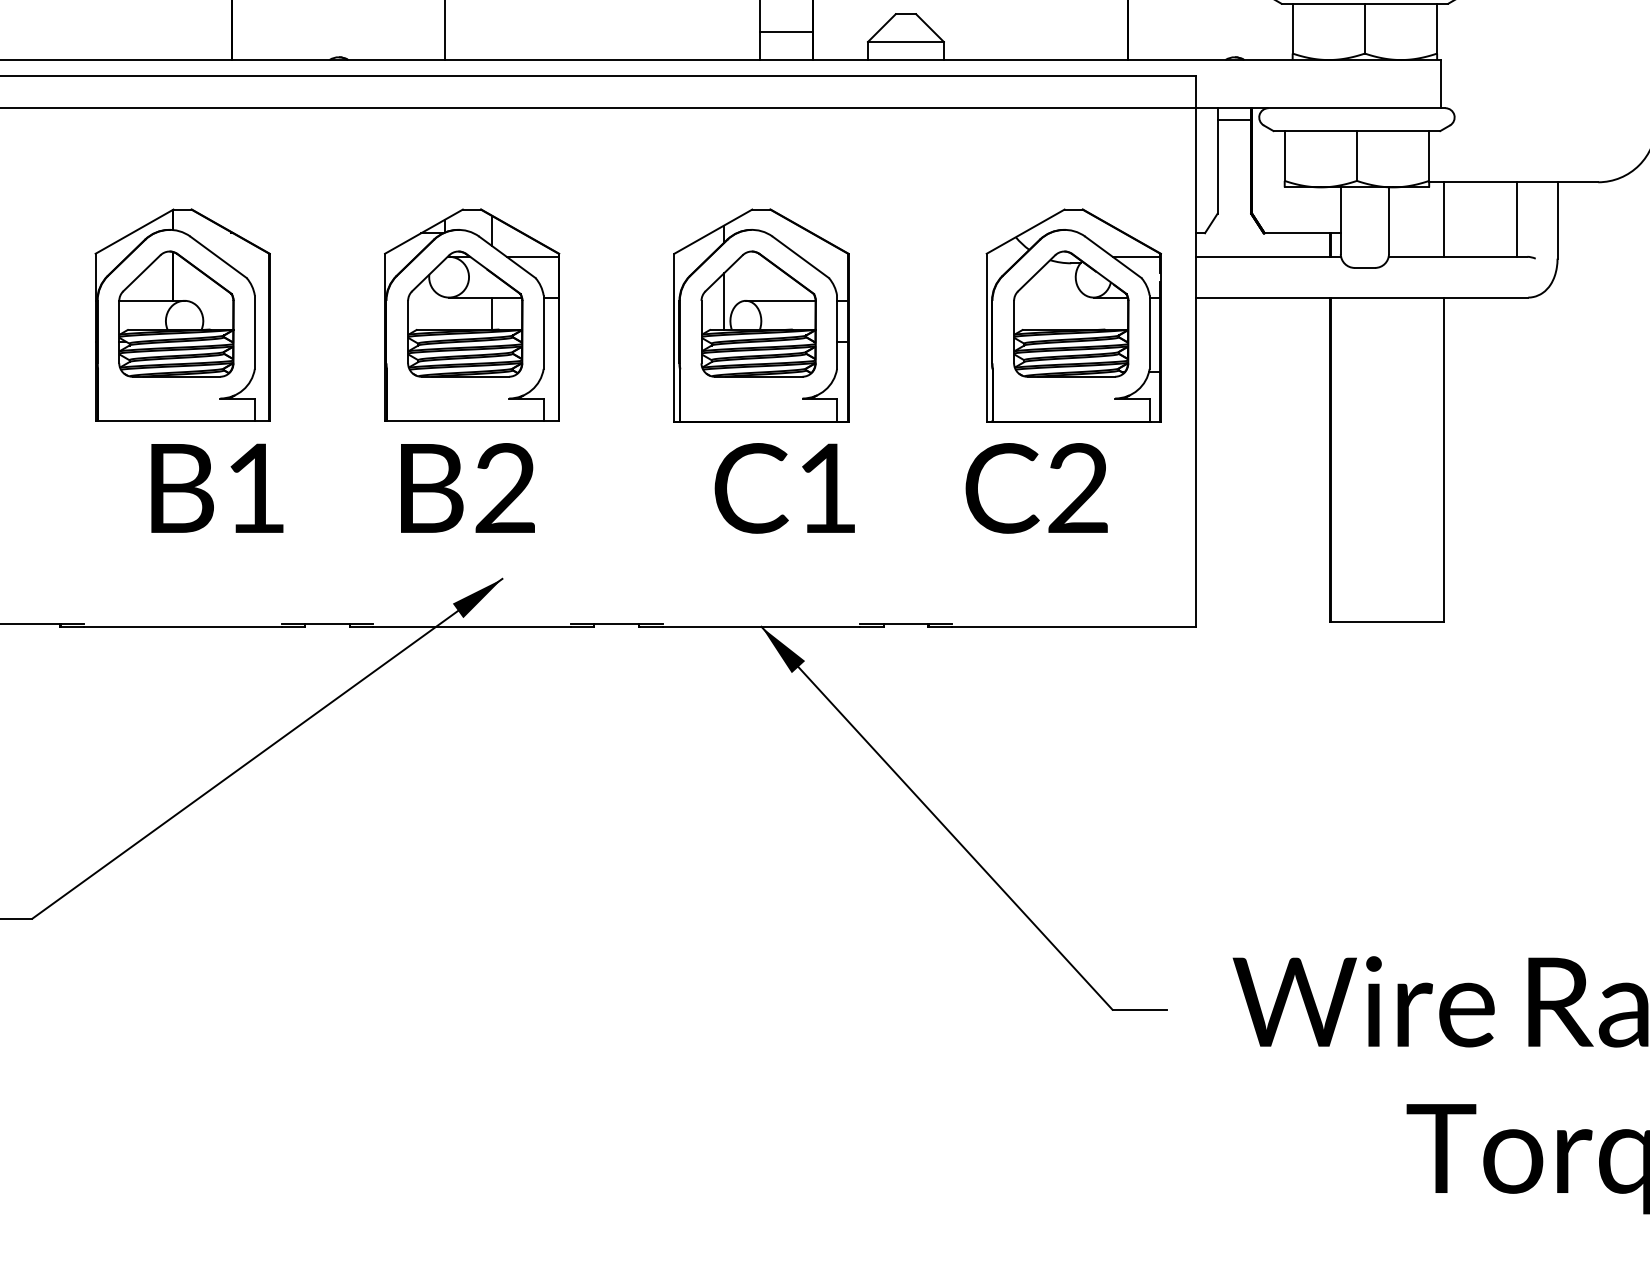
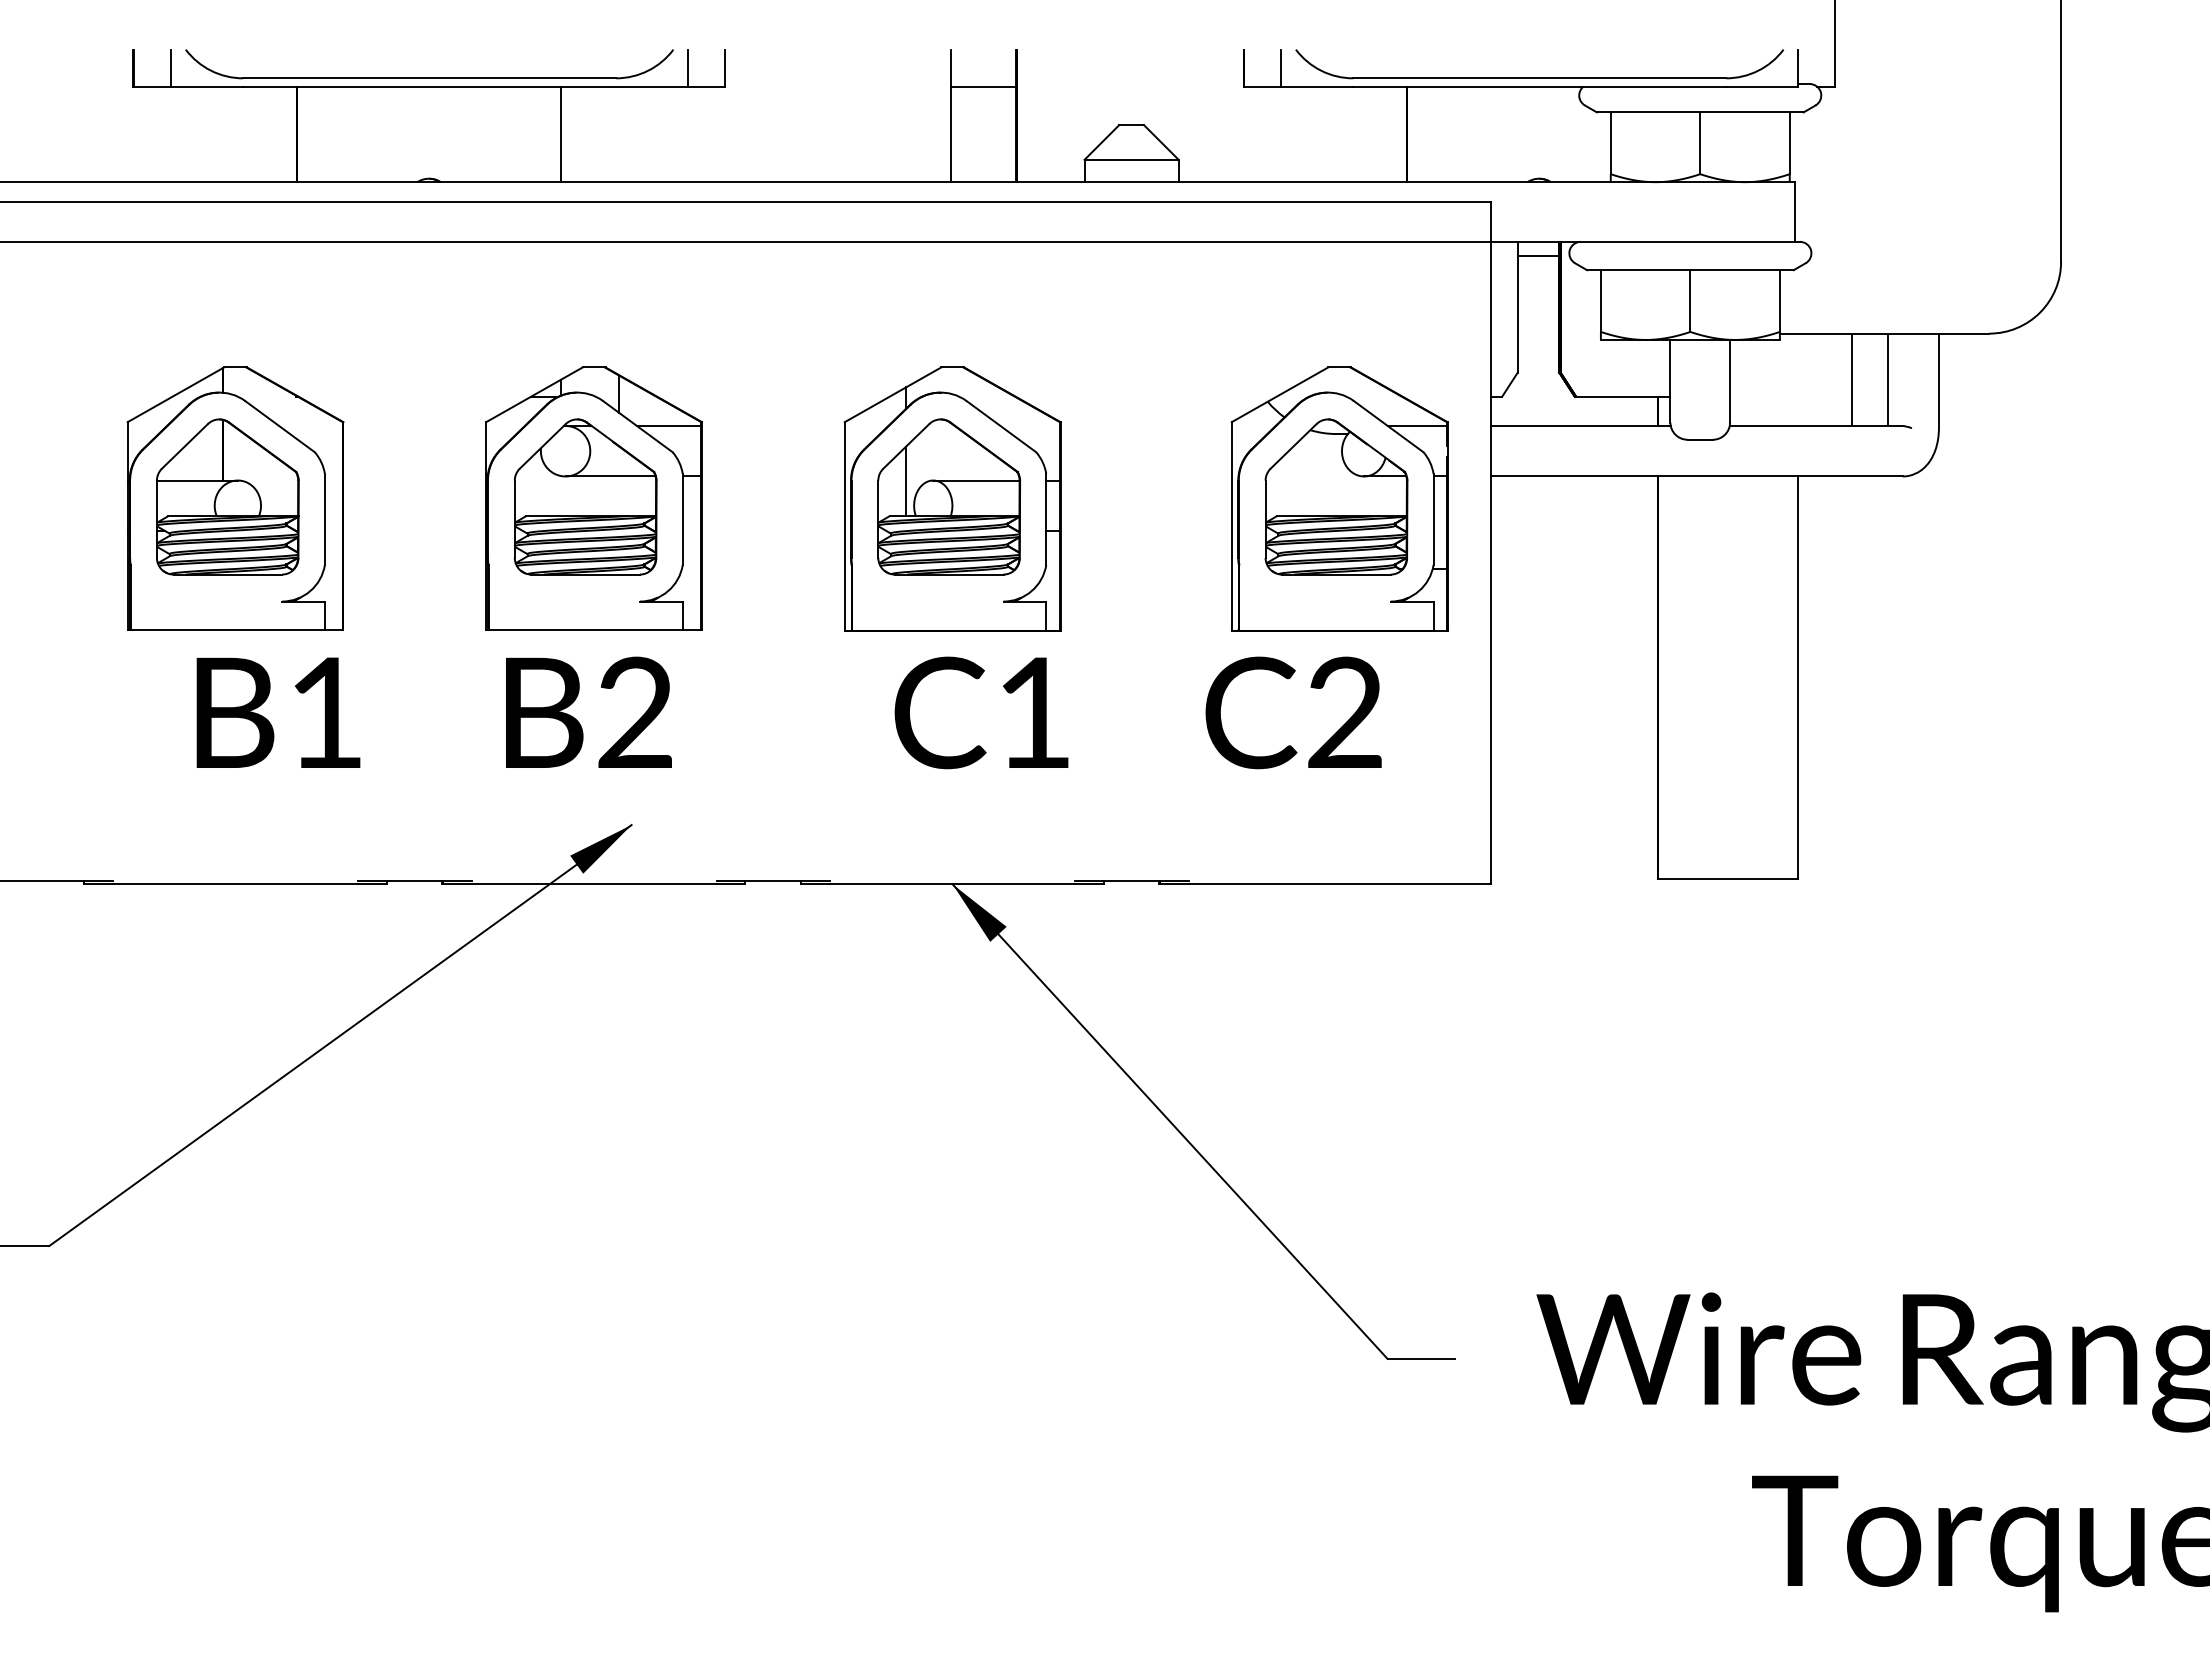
line: (785, 31) -> (982, 146), removed
line: (1444, 219) -> (1852, 379), moved
line: (492, 313) -> (619, 496), removed

